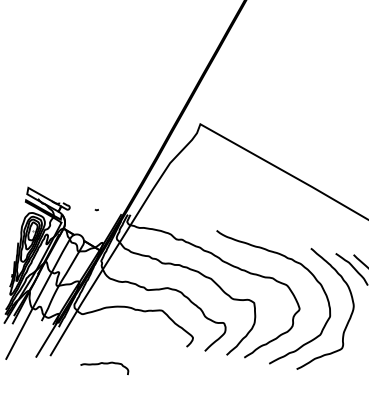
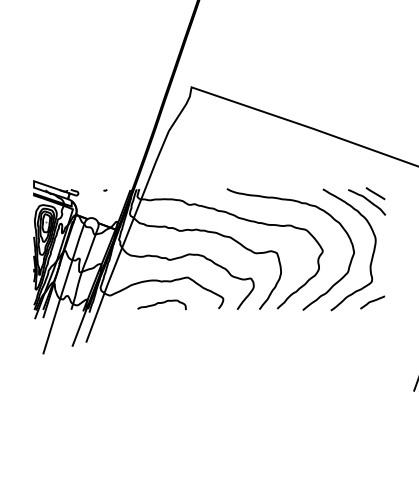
curve: (105, 364) -> (161, 303), moved
curve: (339, 368) -> (372, 302), added

